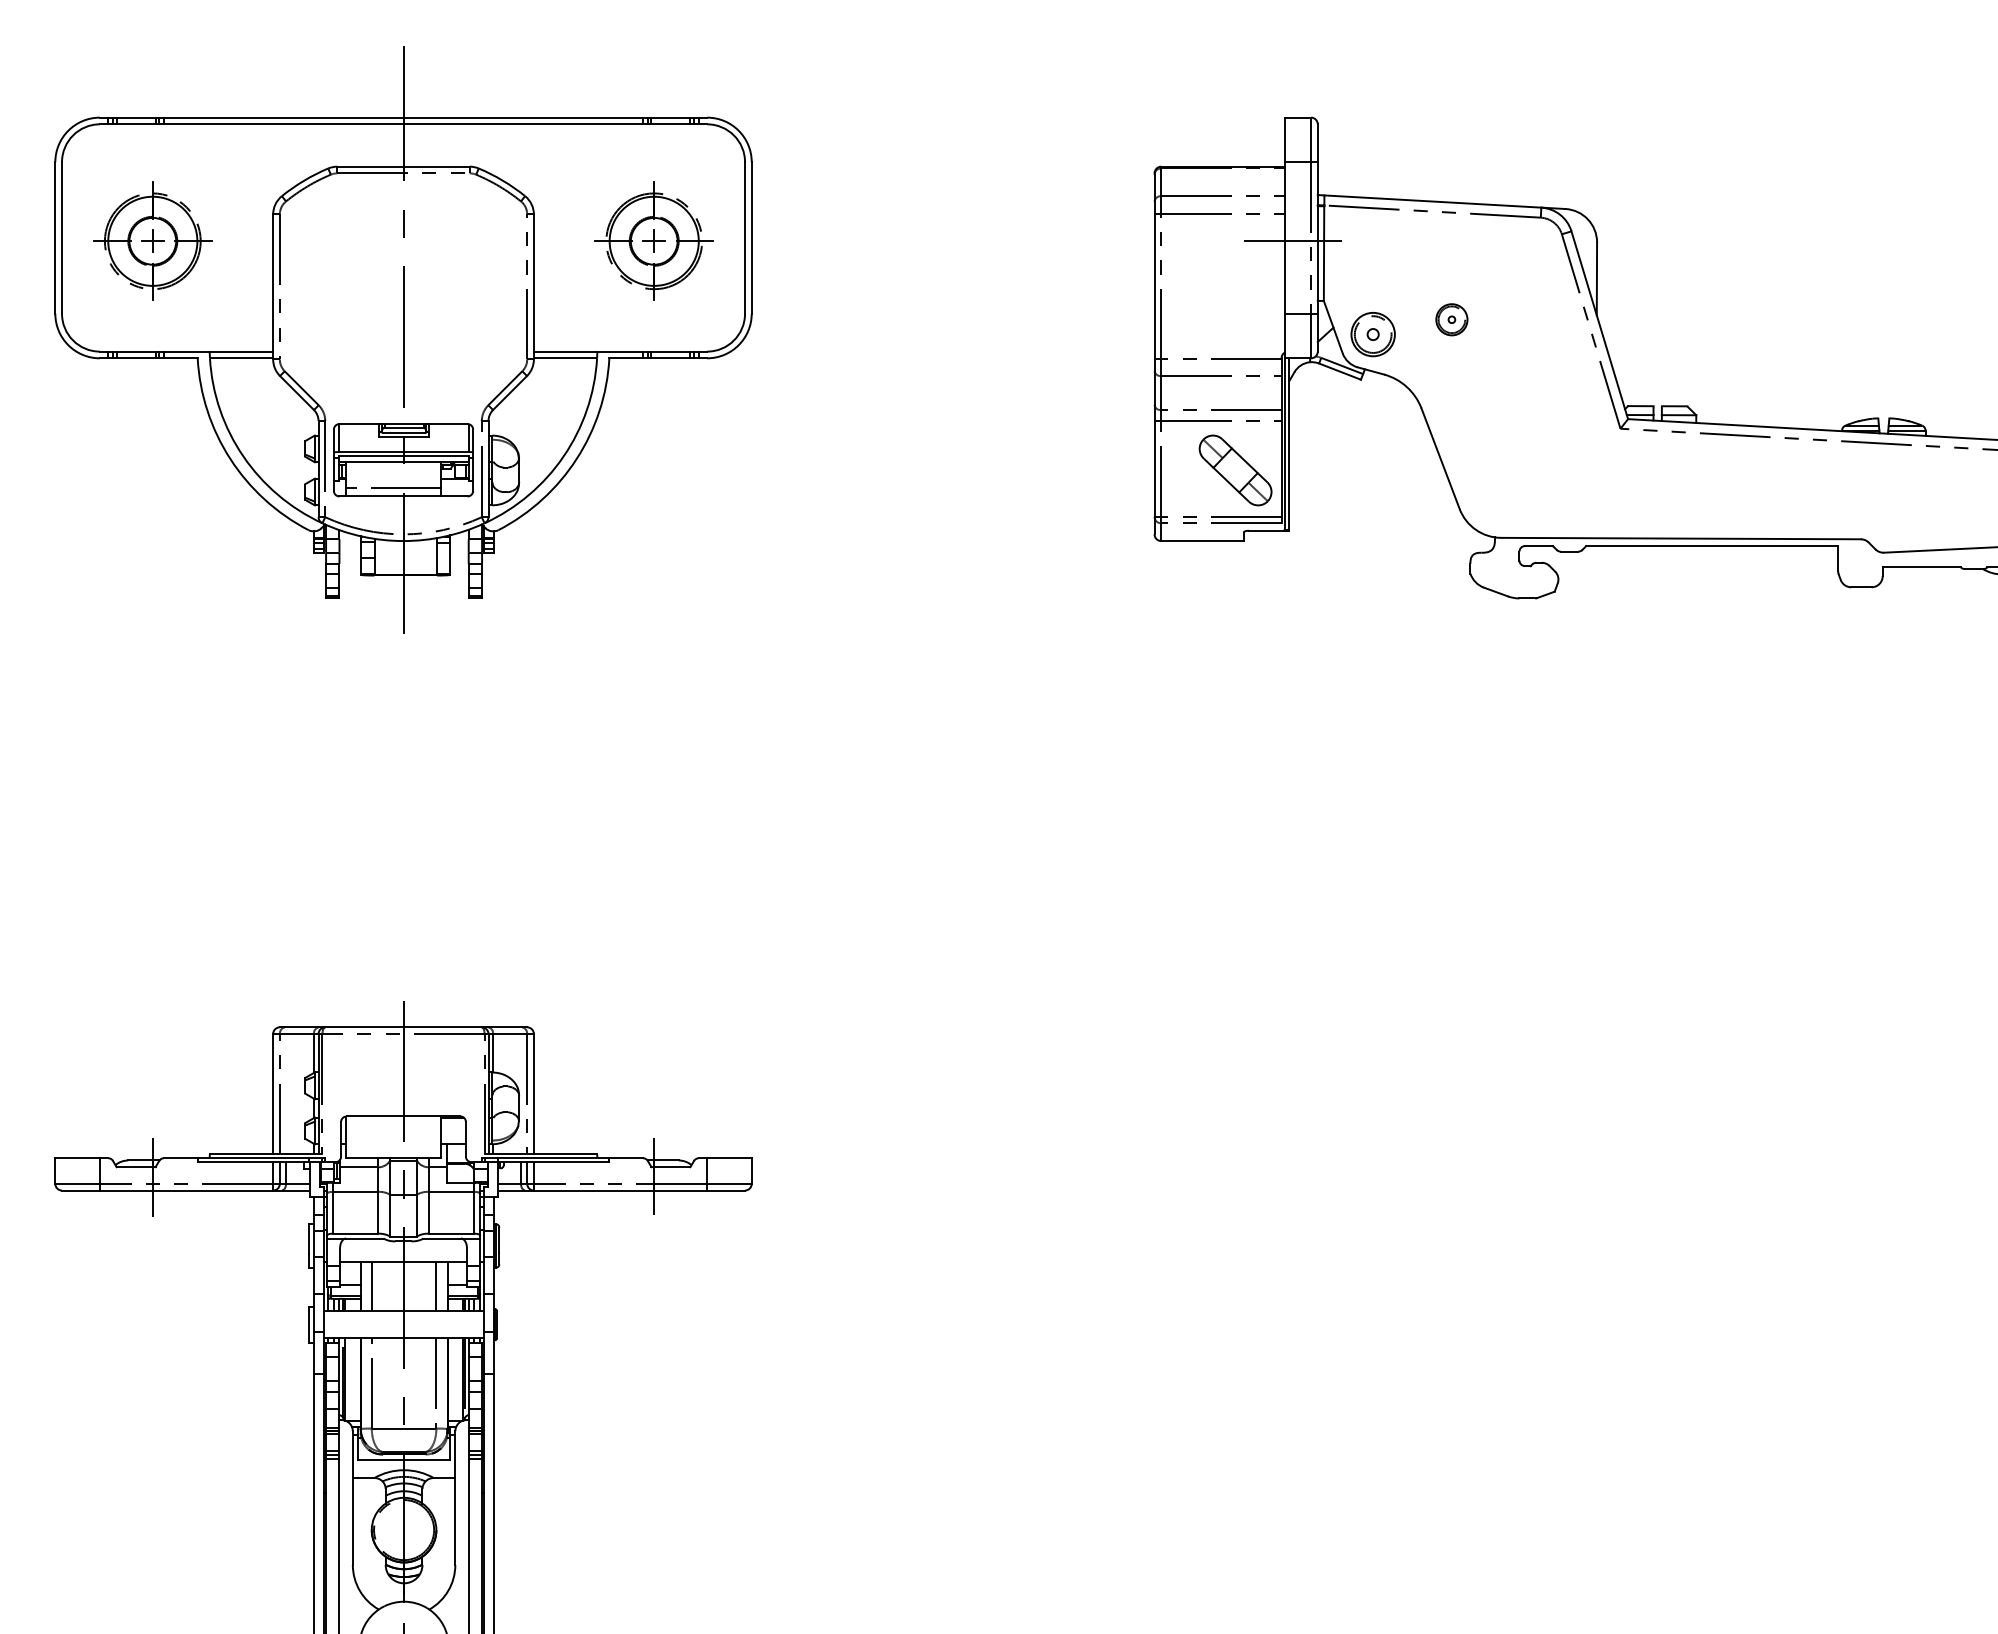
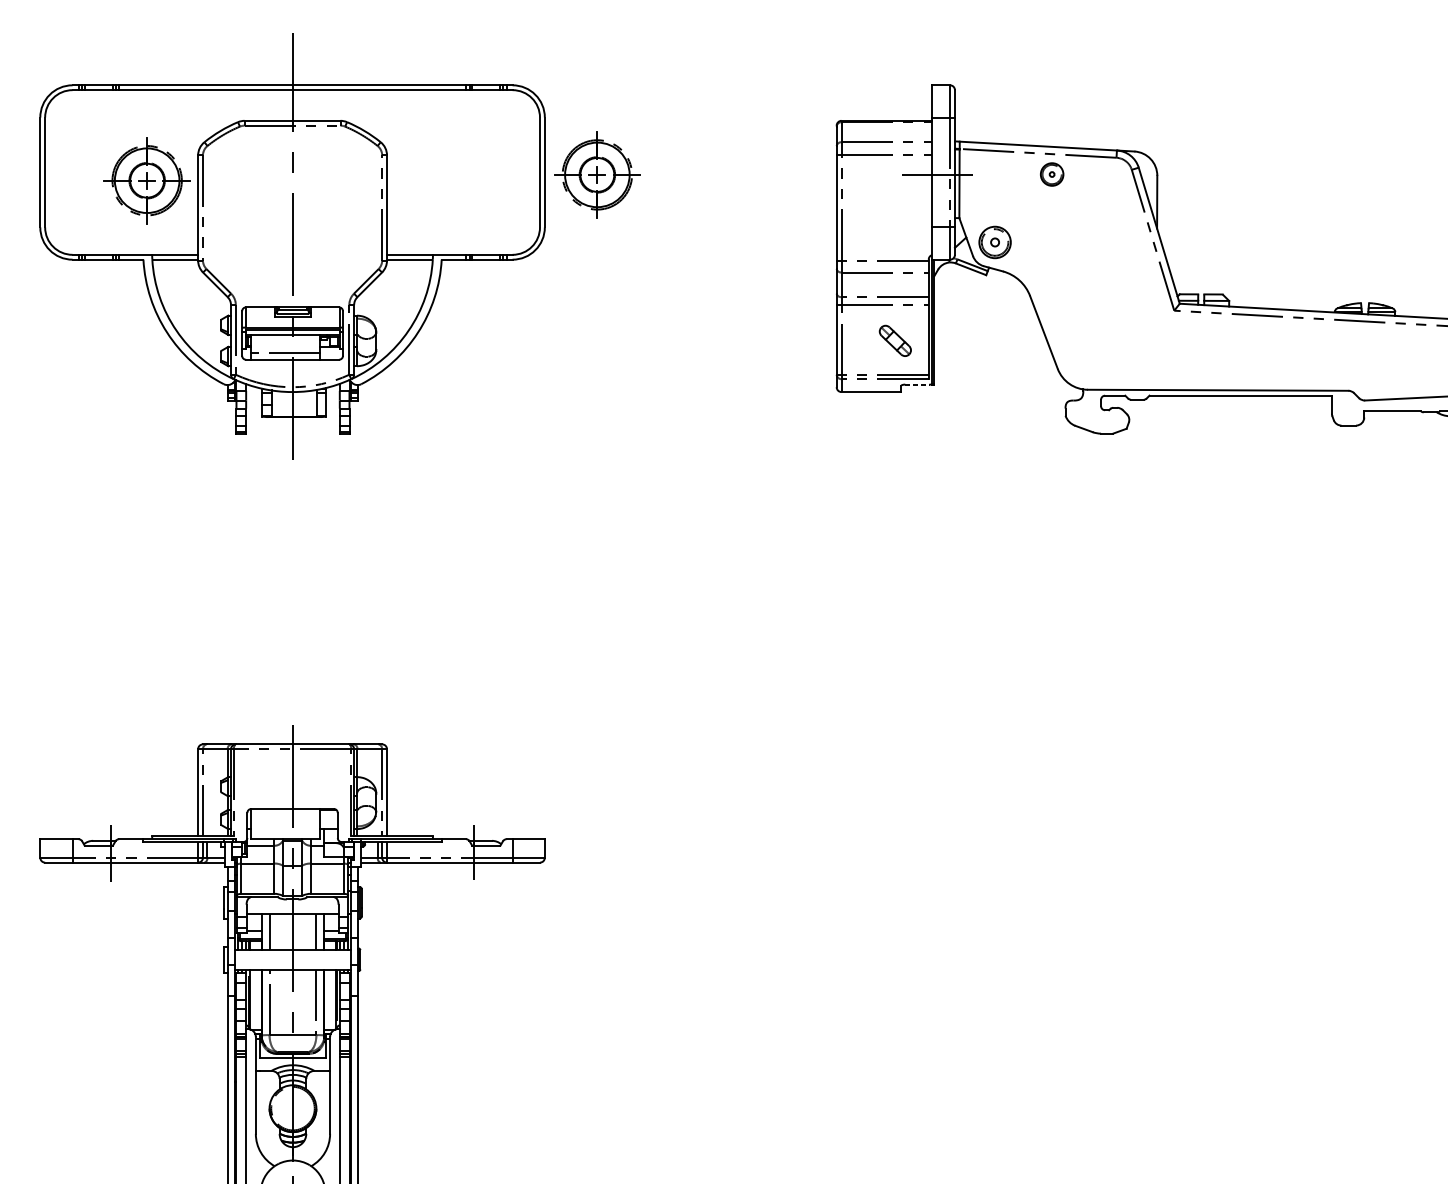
part: (152, 240) -> (146, 180), moved
part: (653, 240) -> (596, 174), moved
part: (1451, 319) -> (1051, 174), moved
part: (1235, 470) -> (895, 340), size x0.6
line: (1267, 530) -> (918, 384), solid -> dashed

